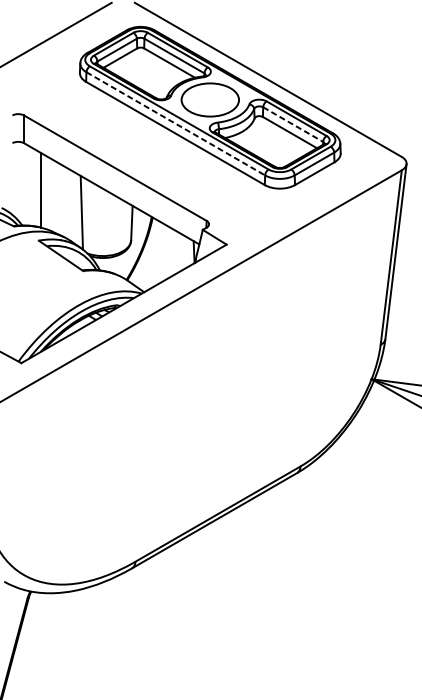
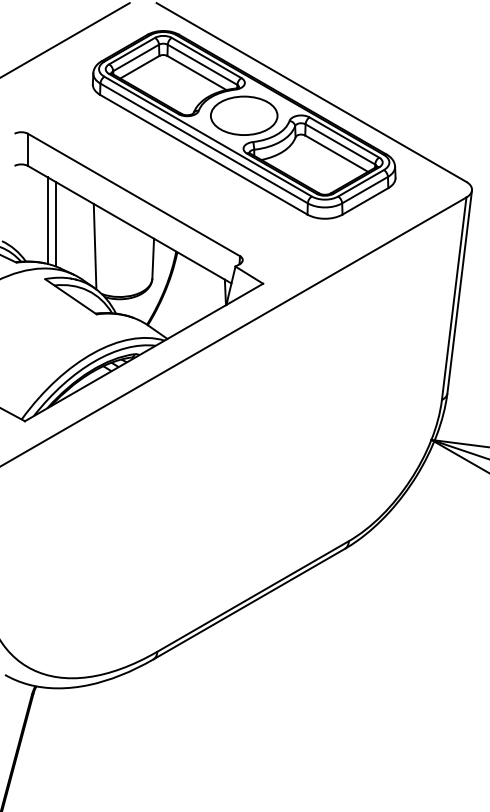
line: (176, 123) -> (204, 143), dashed -> solid
line: (293, 124) -> (340, 144), dashed -> solid
line: (47, 192) -> (55, 223), added

